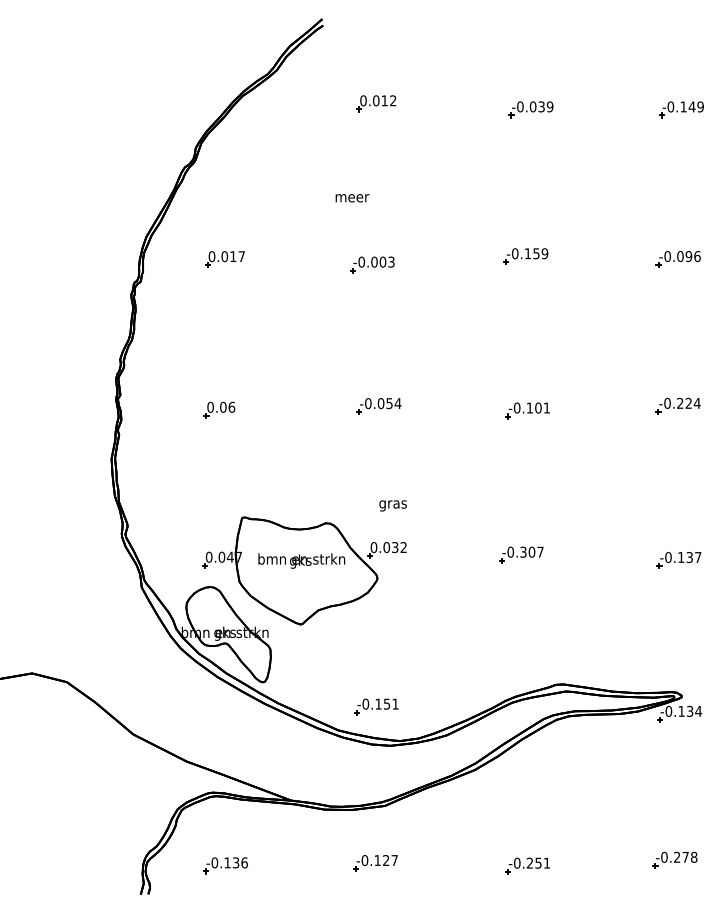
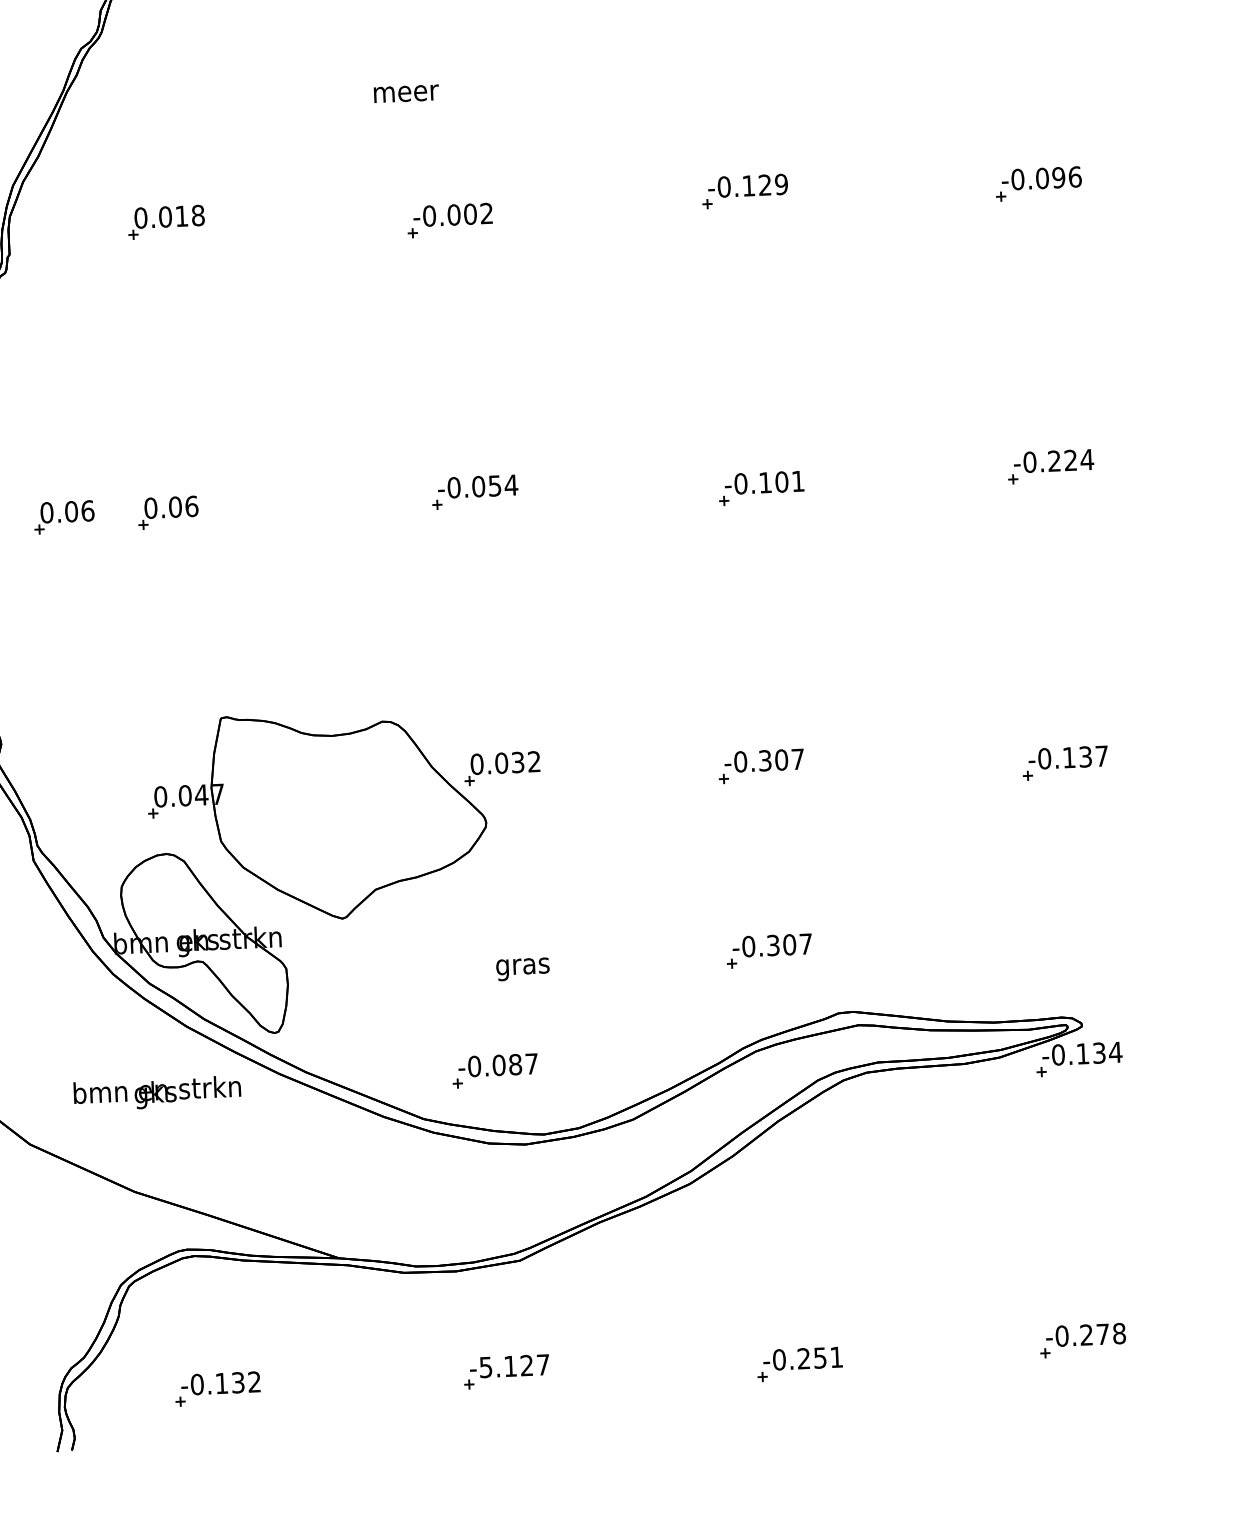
text: (536, 253) -> (765, 184), -0.159 -> -0.129
text: (241, 256) -> (197, 215), 0.017 -> 0.018
text: (391, 262) -> (486, 214), -0.003 -> -0.002
part: (165, 409) -> (64, 516), added
text: (392, 505) -> (521, 968), moved
text: (301, 560) -> (156, 1092), moved
part: (521, 650) -> (769, 950), added
text: (386, 703) -> (514, 1063), -0.151 -> -0.087
text: (364, 860) -> (485, 1367), -0.127 -> -5.127
text: (244, 862) -> (254, 1381), -0.136 -> -0.132

